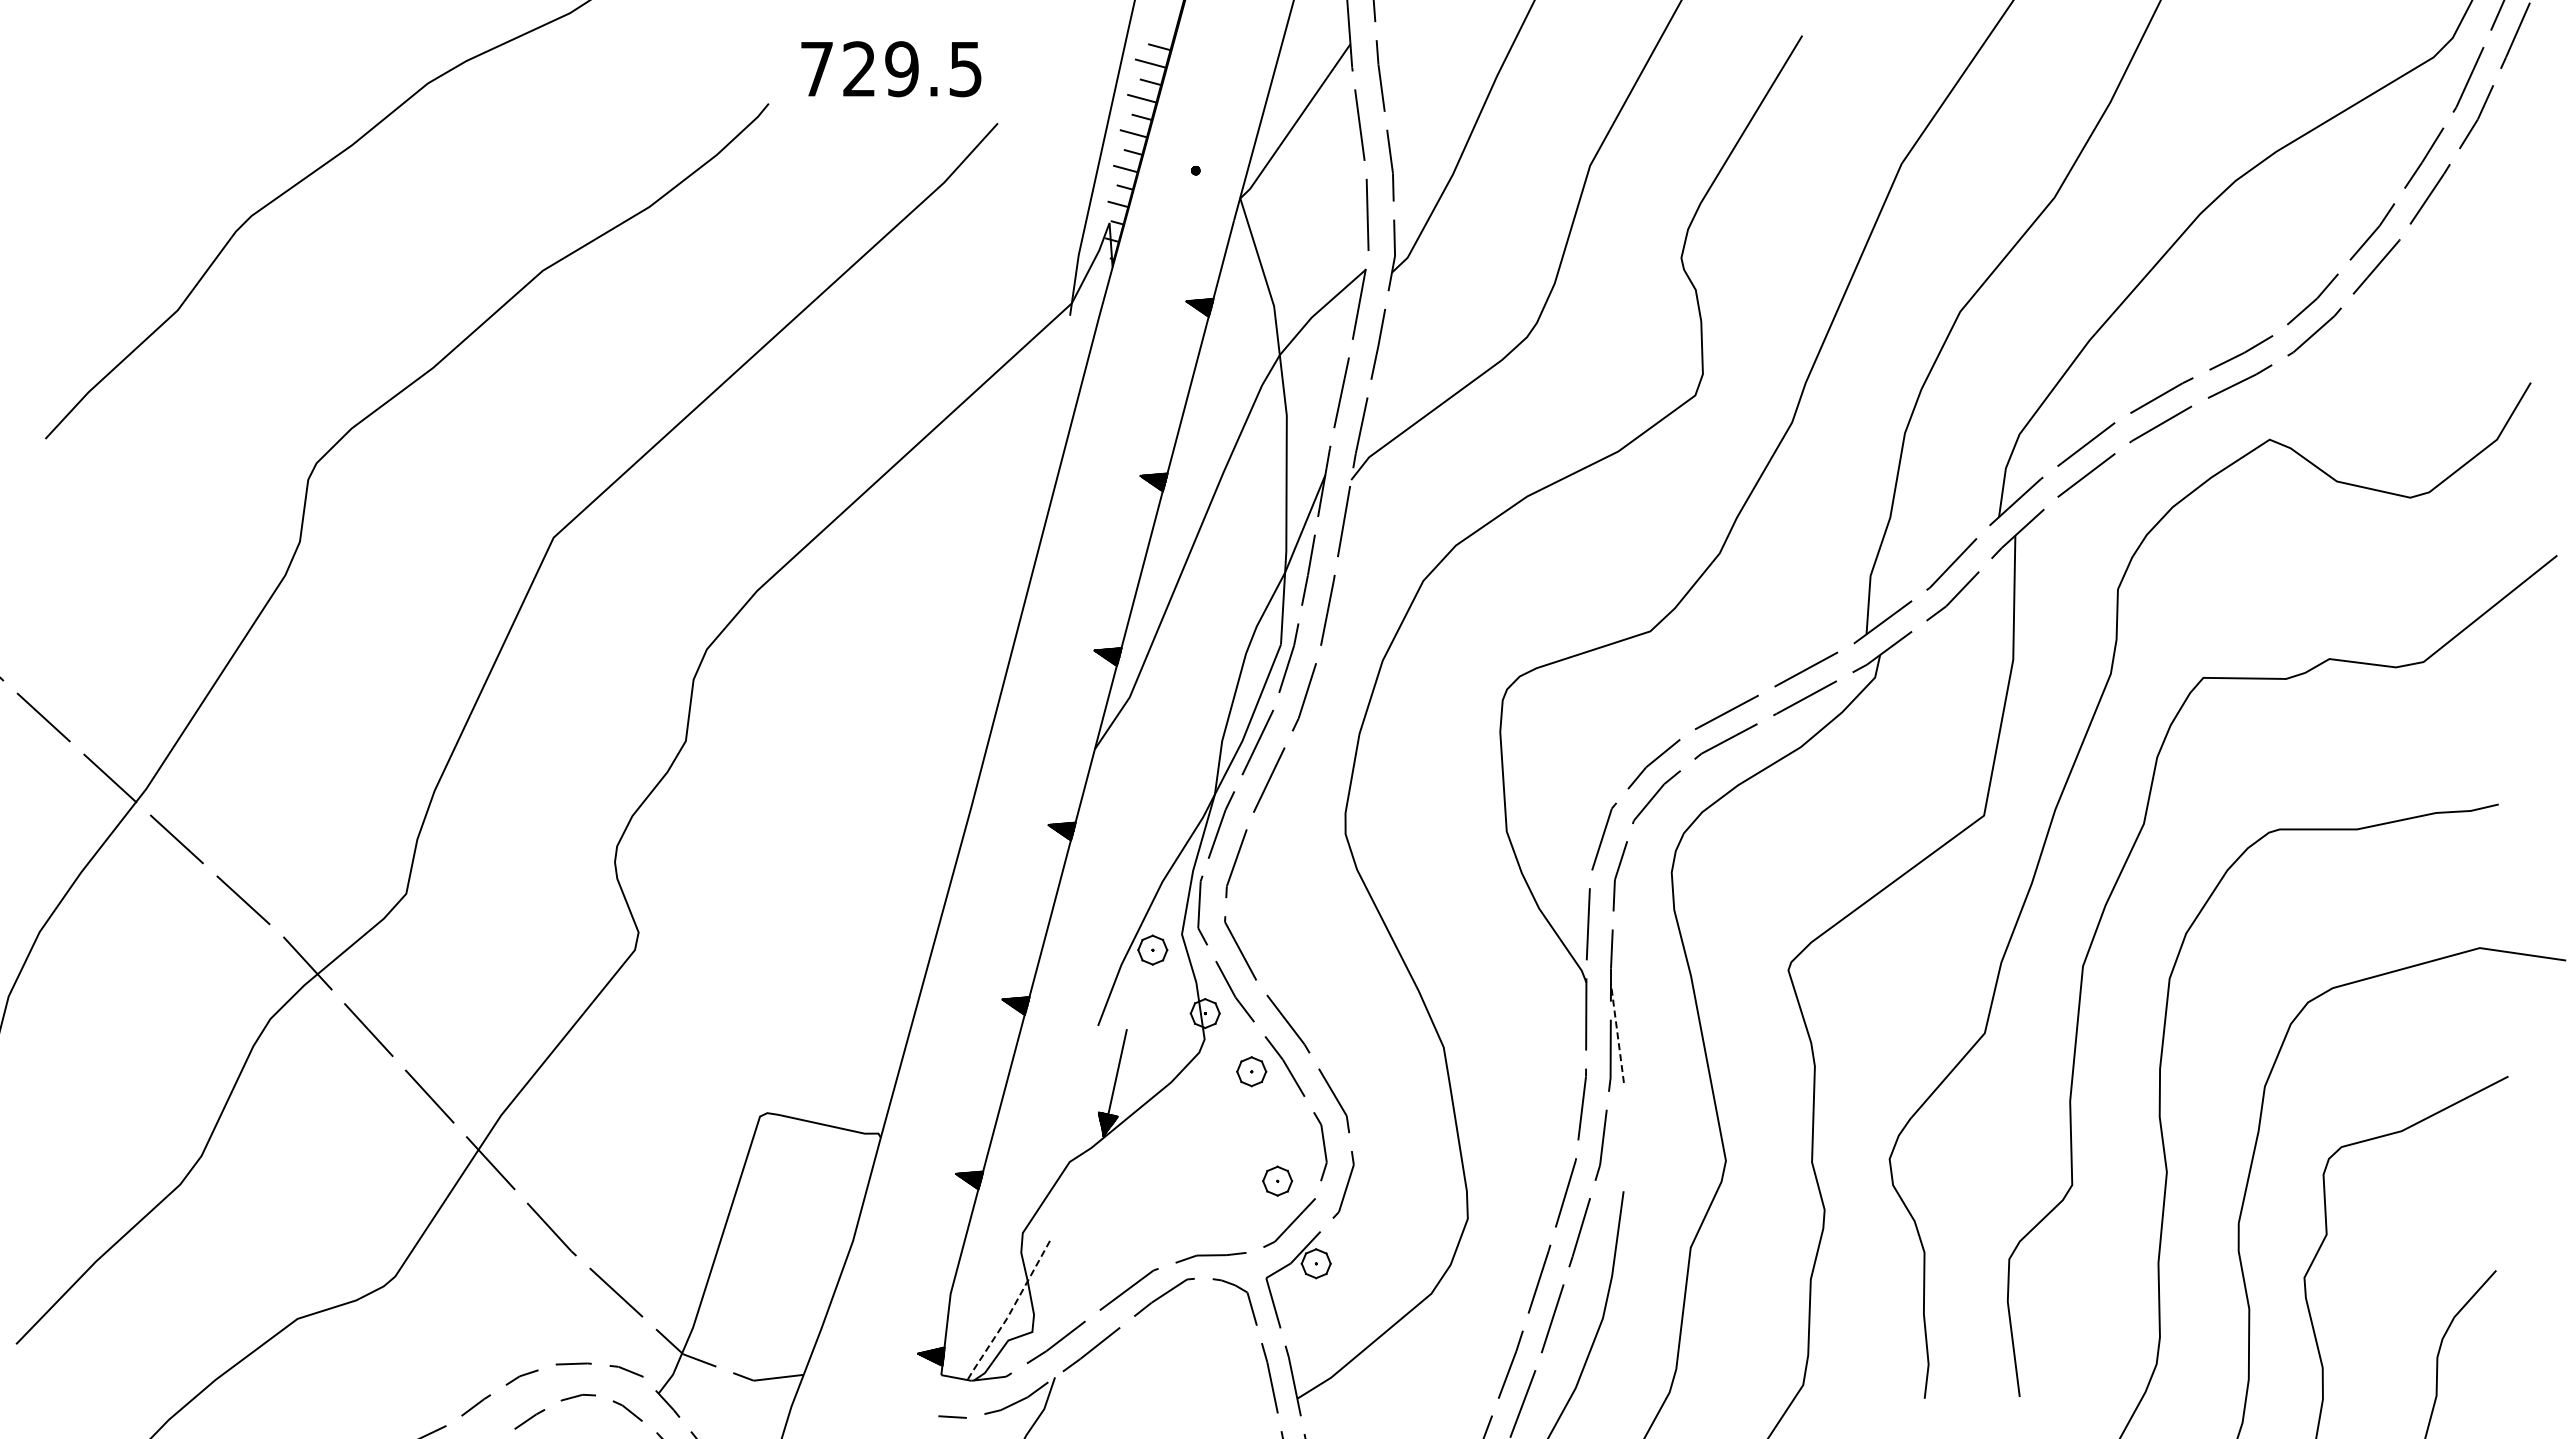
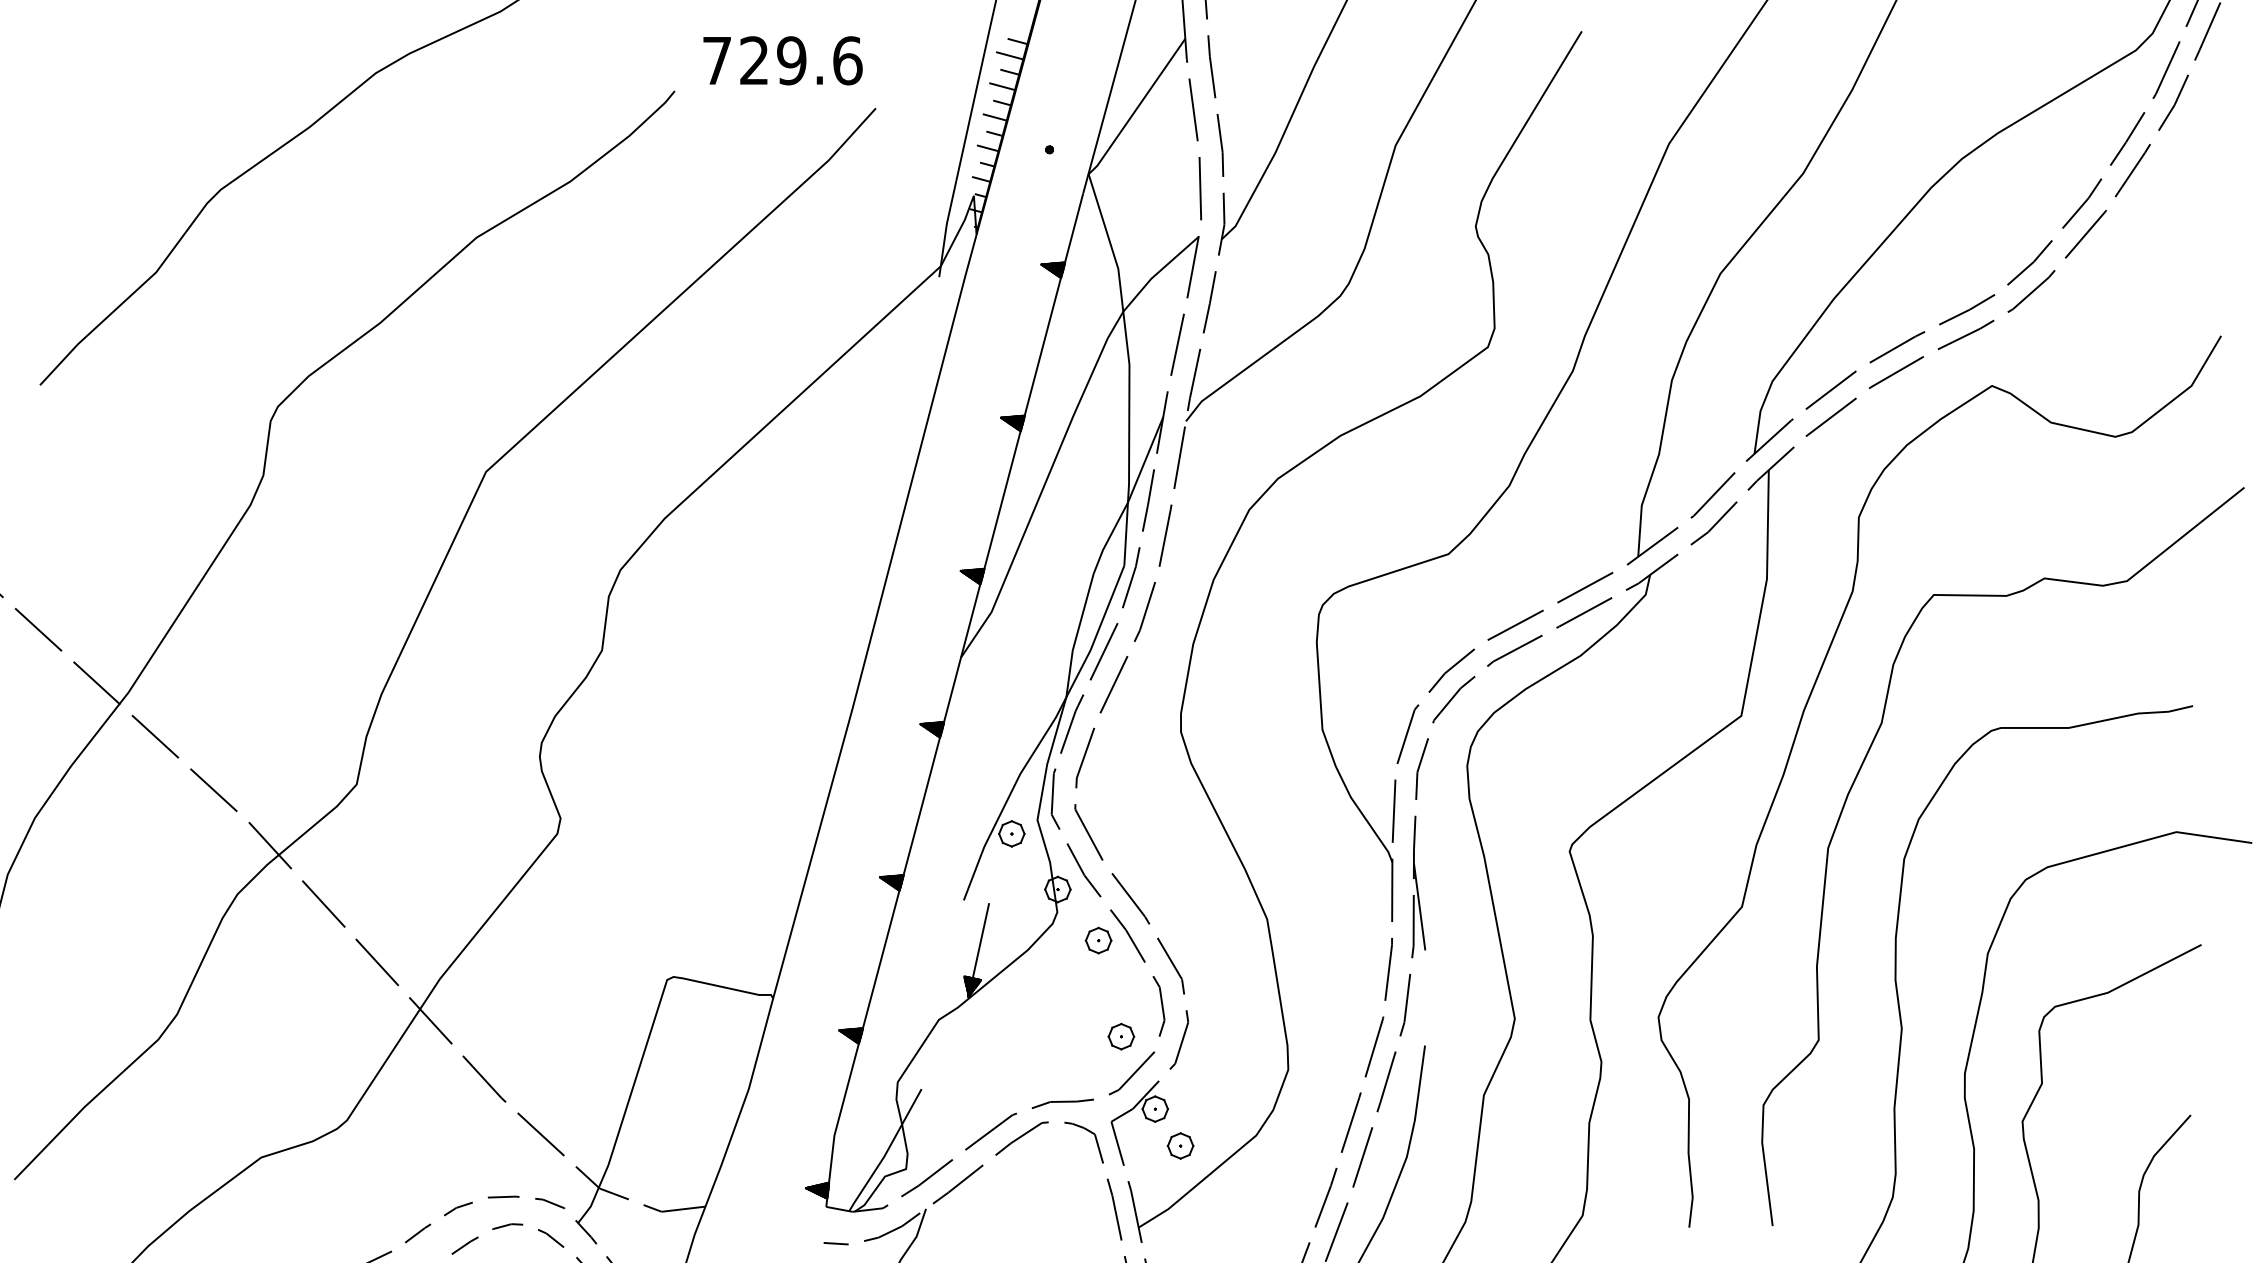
text: (965, 69) -> (847, 61), 729.5 -> 729.6
line: (1617, 1033) -> (1419, 907), dashed -> solid
part: (1344, 1305) -> (1180, 1145), added
line: (1010, 1313) -> (886, 1152), dashed -> solid

